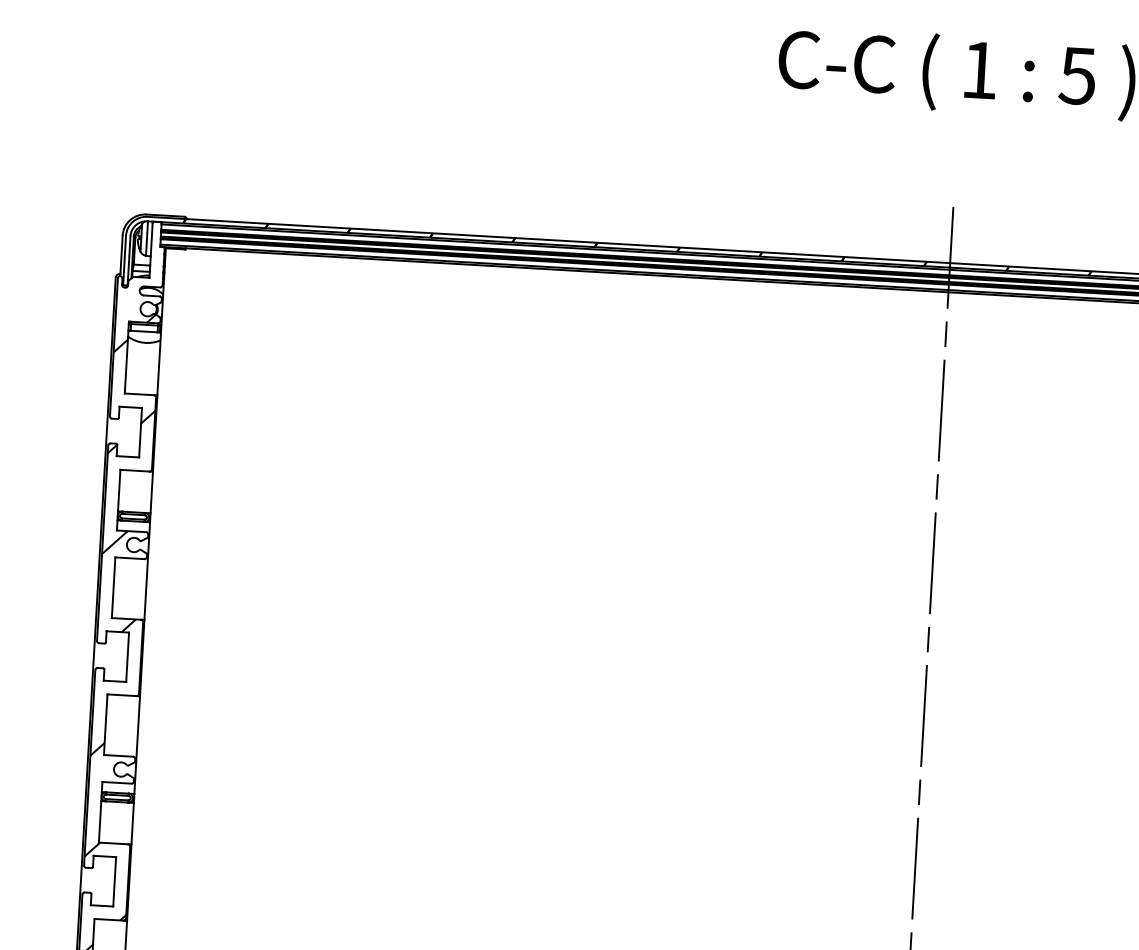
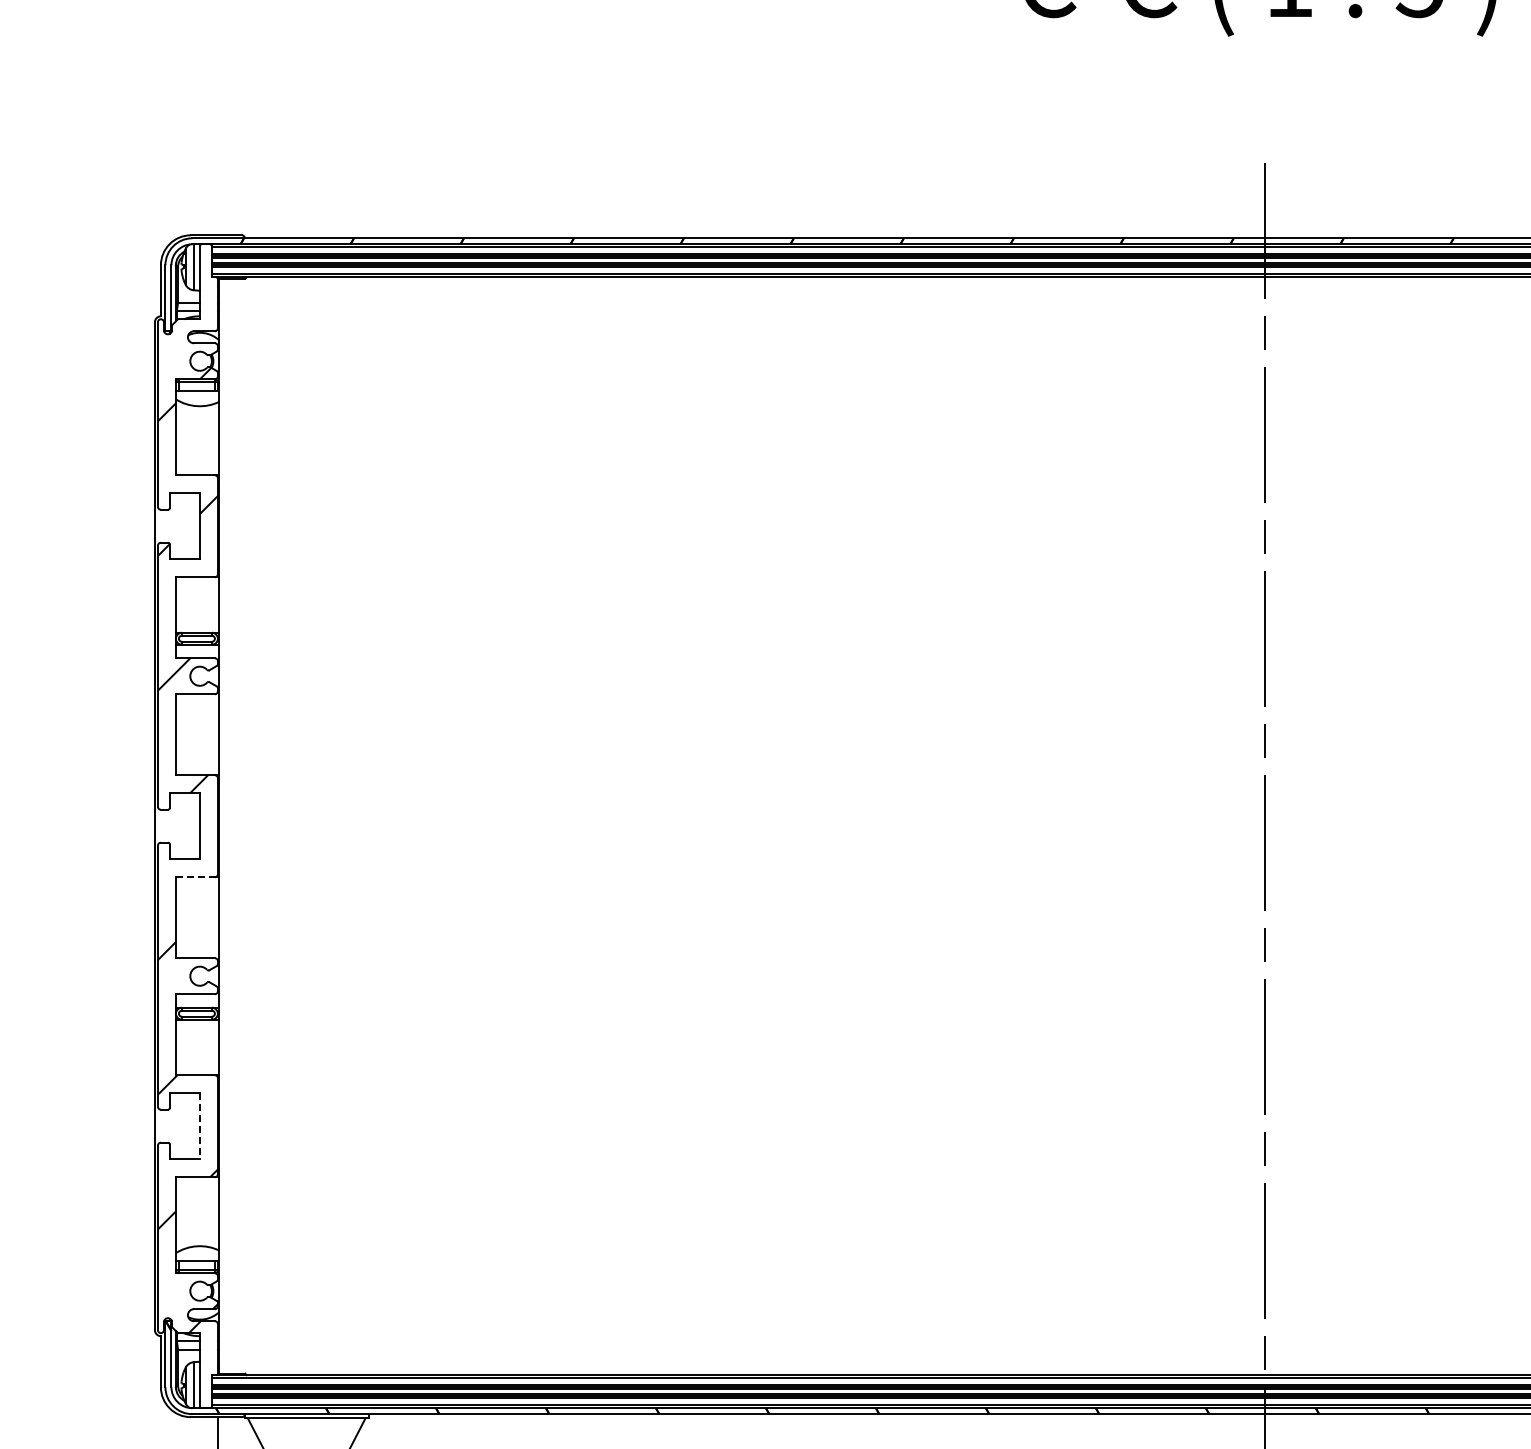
line: (122, 695) -> (195, 877), solid -> dashed
line: (114, 882) -> (199, 1126), solid -> dashed

